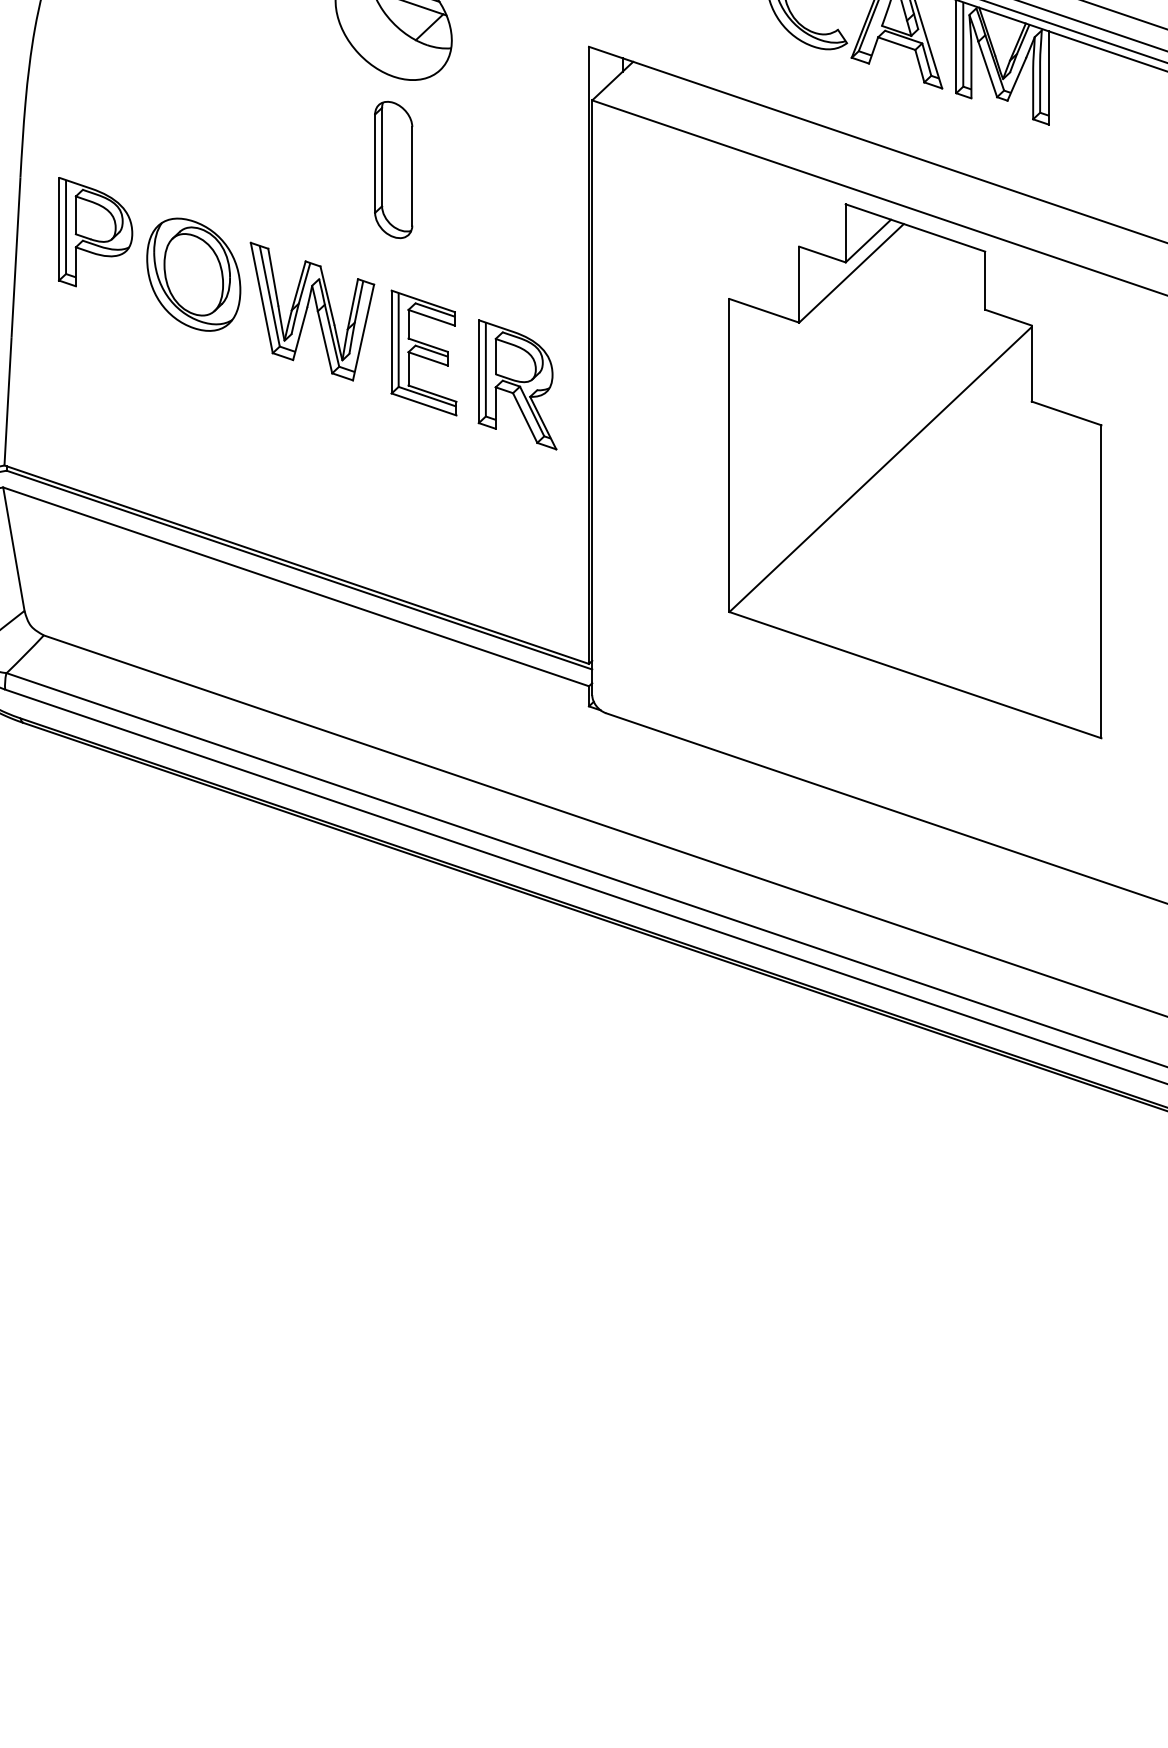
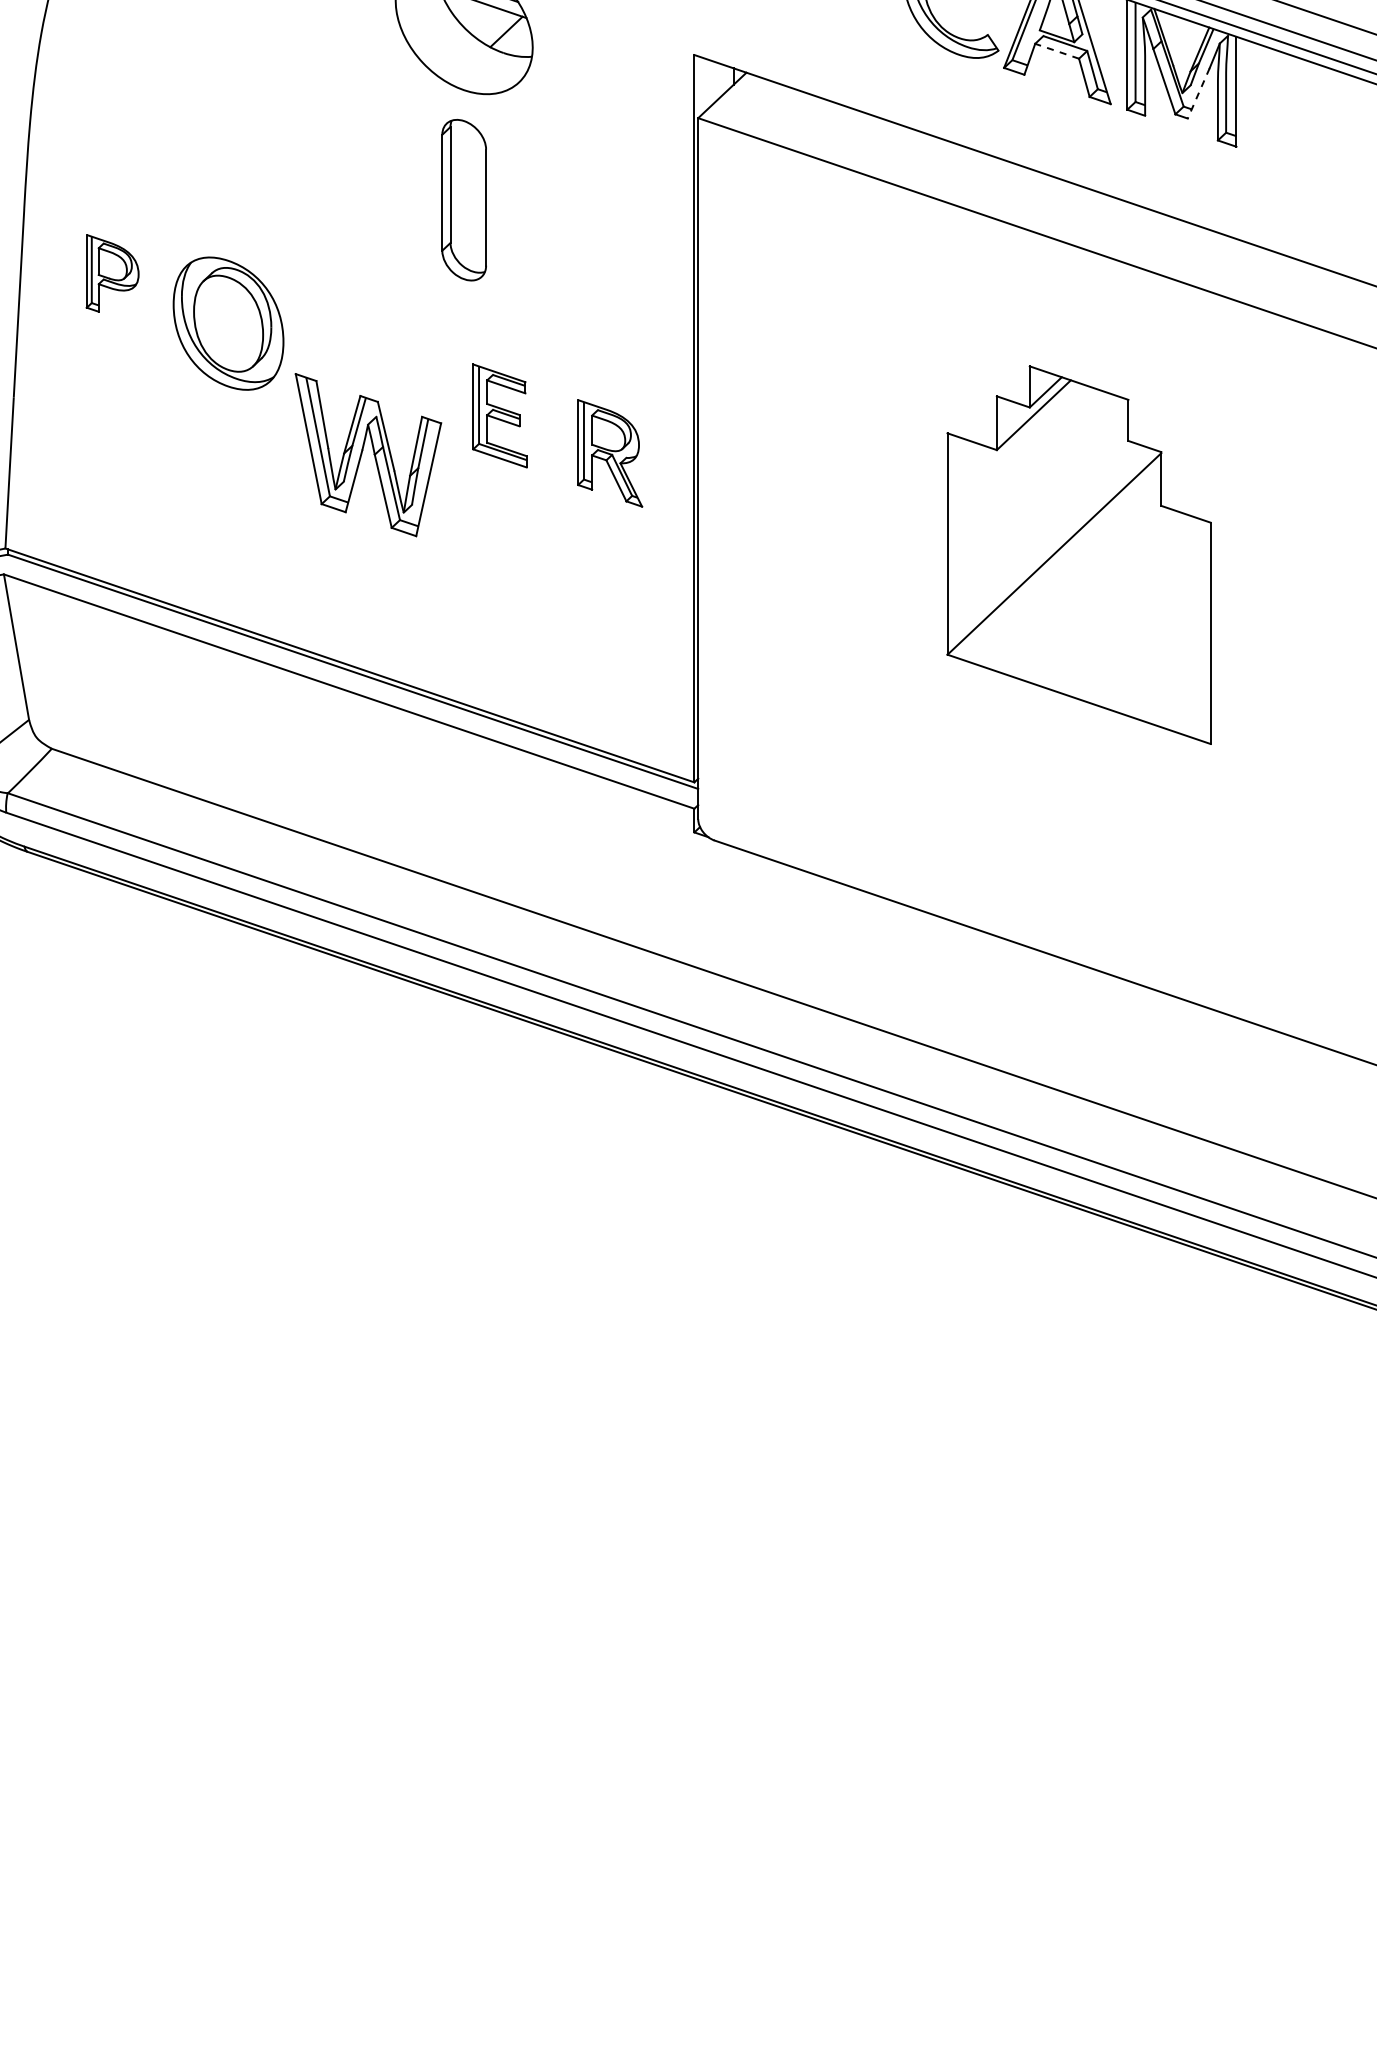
line: (896, 43) -> (1056, 51), solid -> dashed
line: (1016, 79) -> (1198, 93), solid -> dashed
part: (95, 232) -> (112, 273), size x0.6
part: (312, 311) -> (368, 455), moved
part: (423, 352) -> (499, 415), size x0.7
part: (516, 384) -> (609, 453), size x0.7
part: (914, 470) -> (1078, 554), size x0.6

